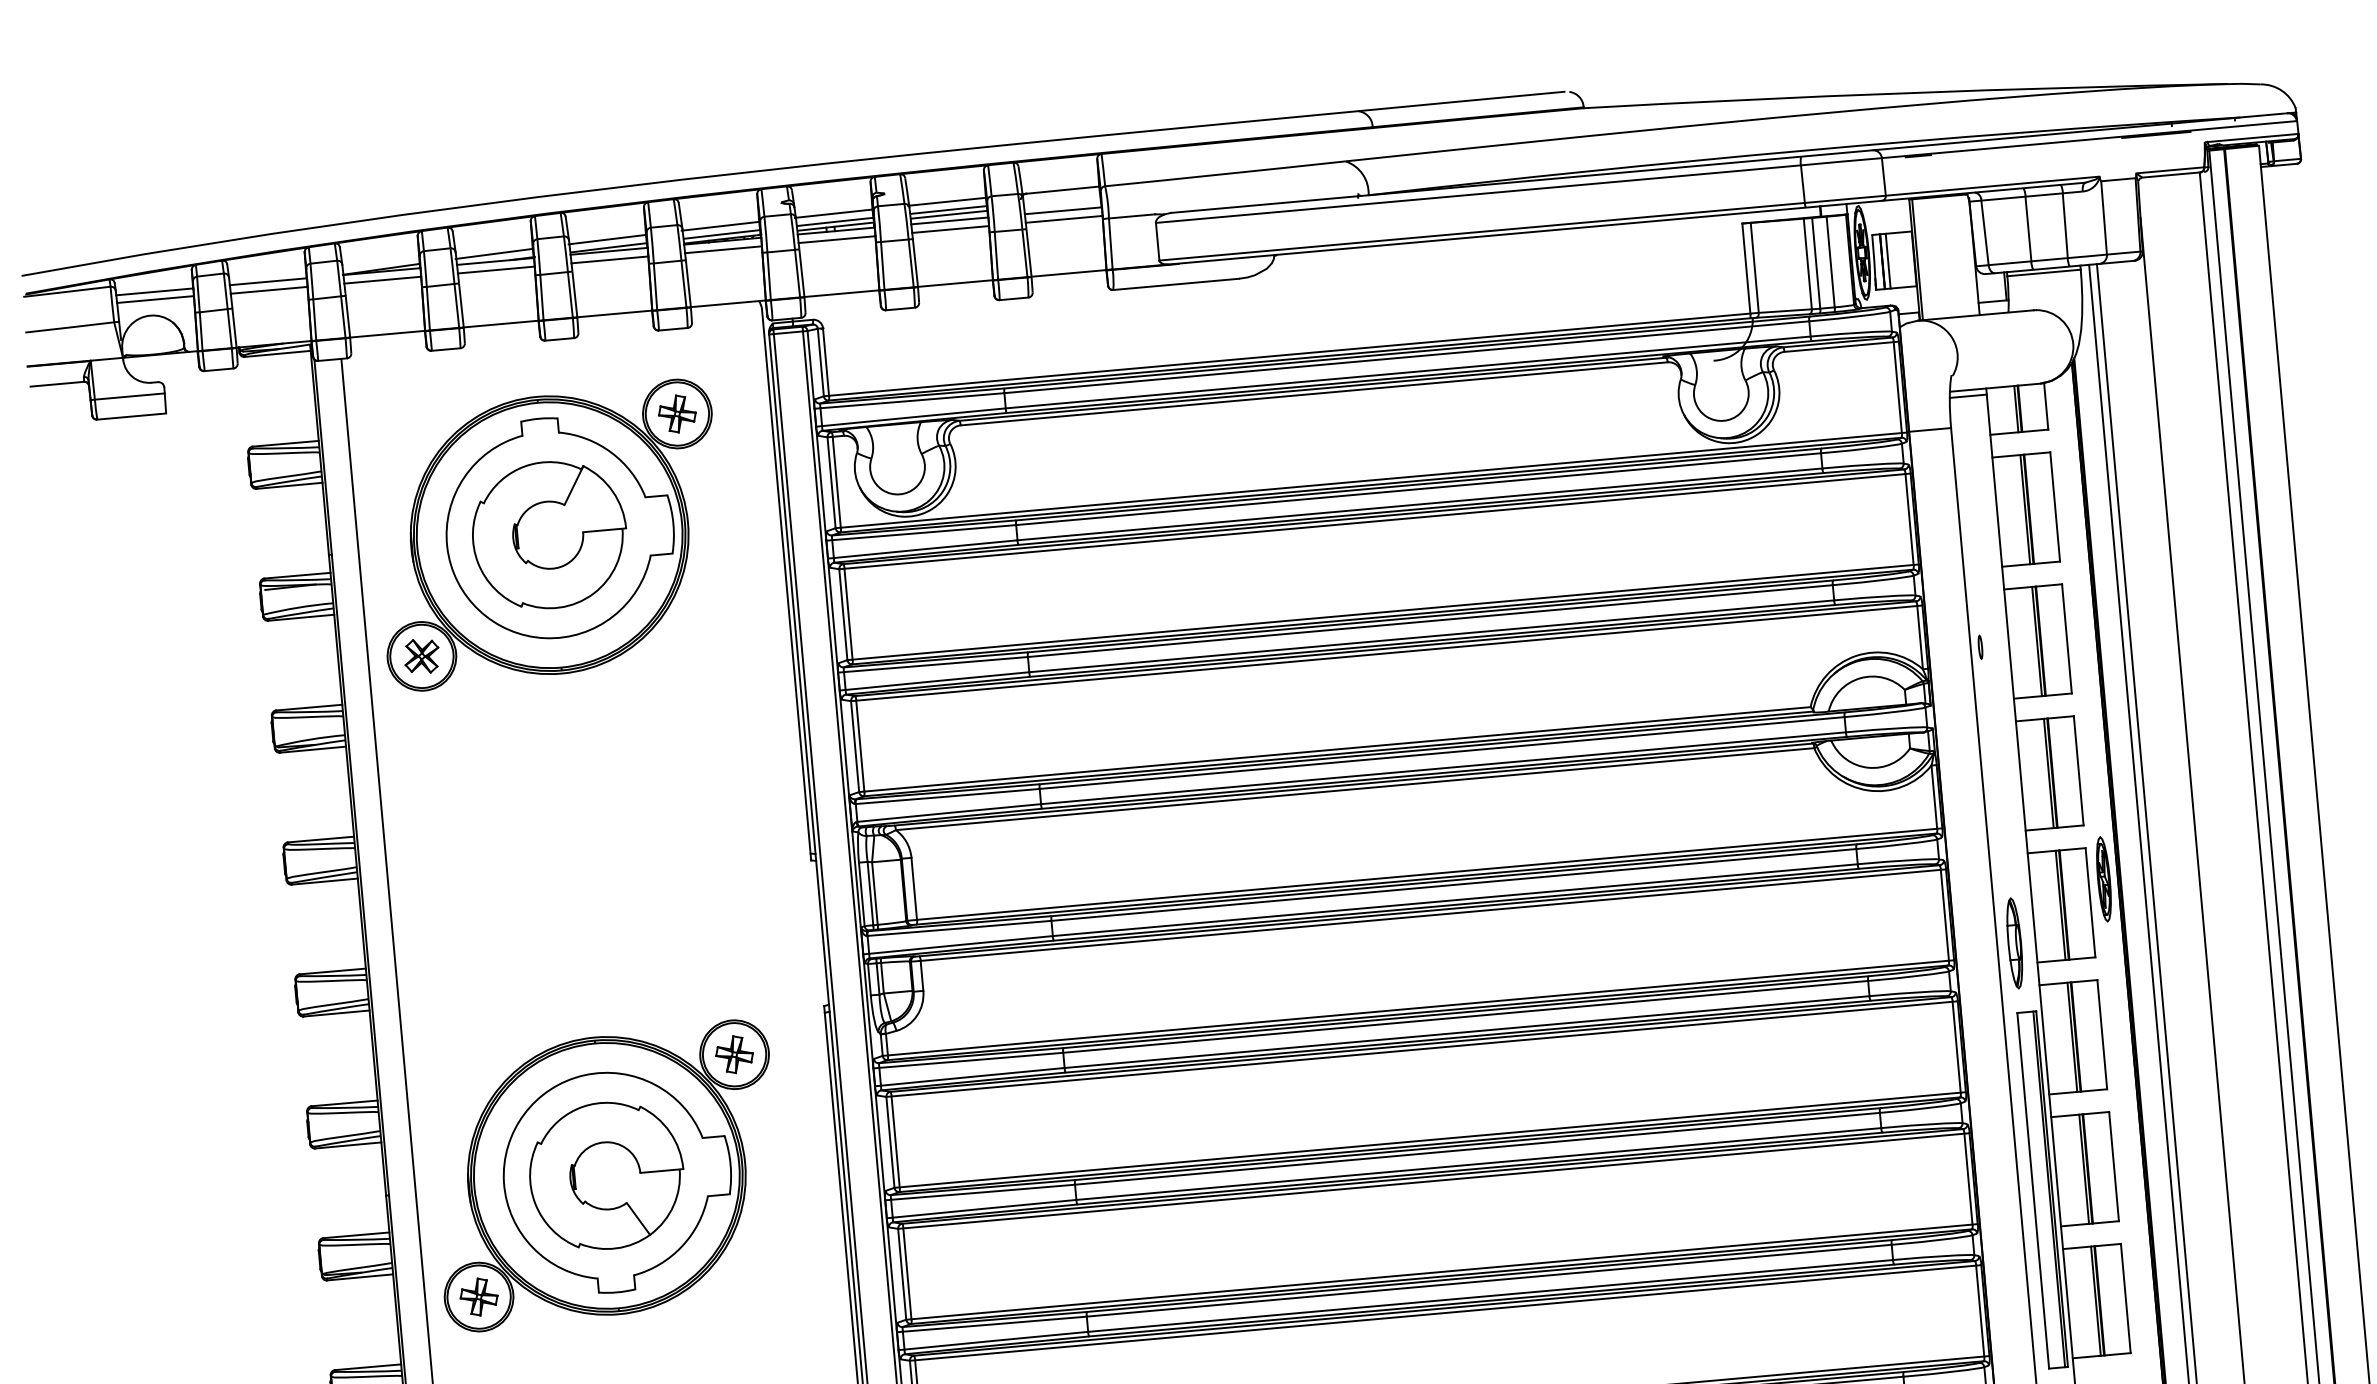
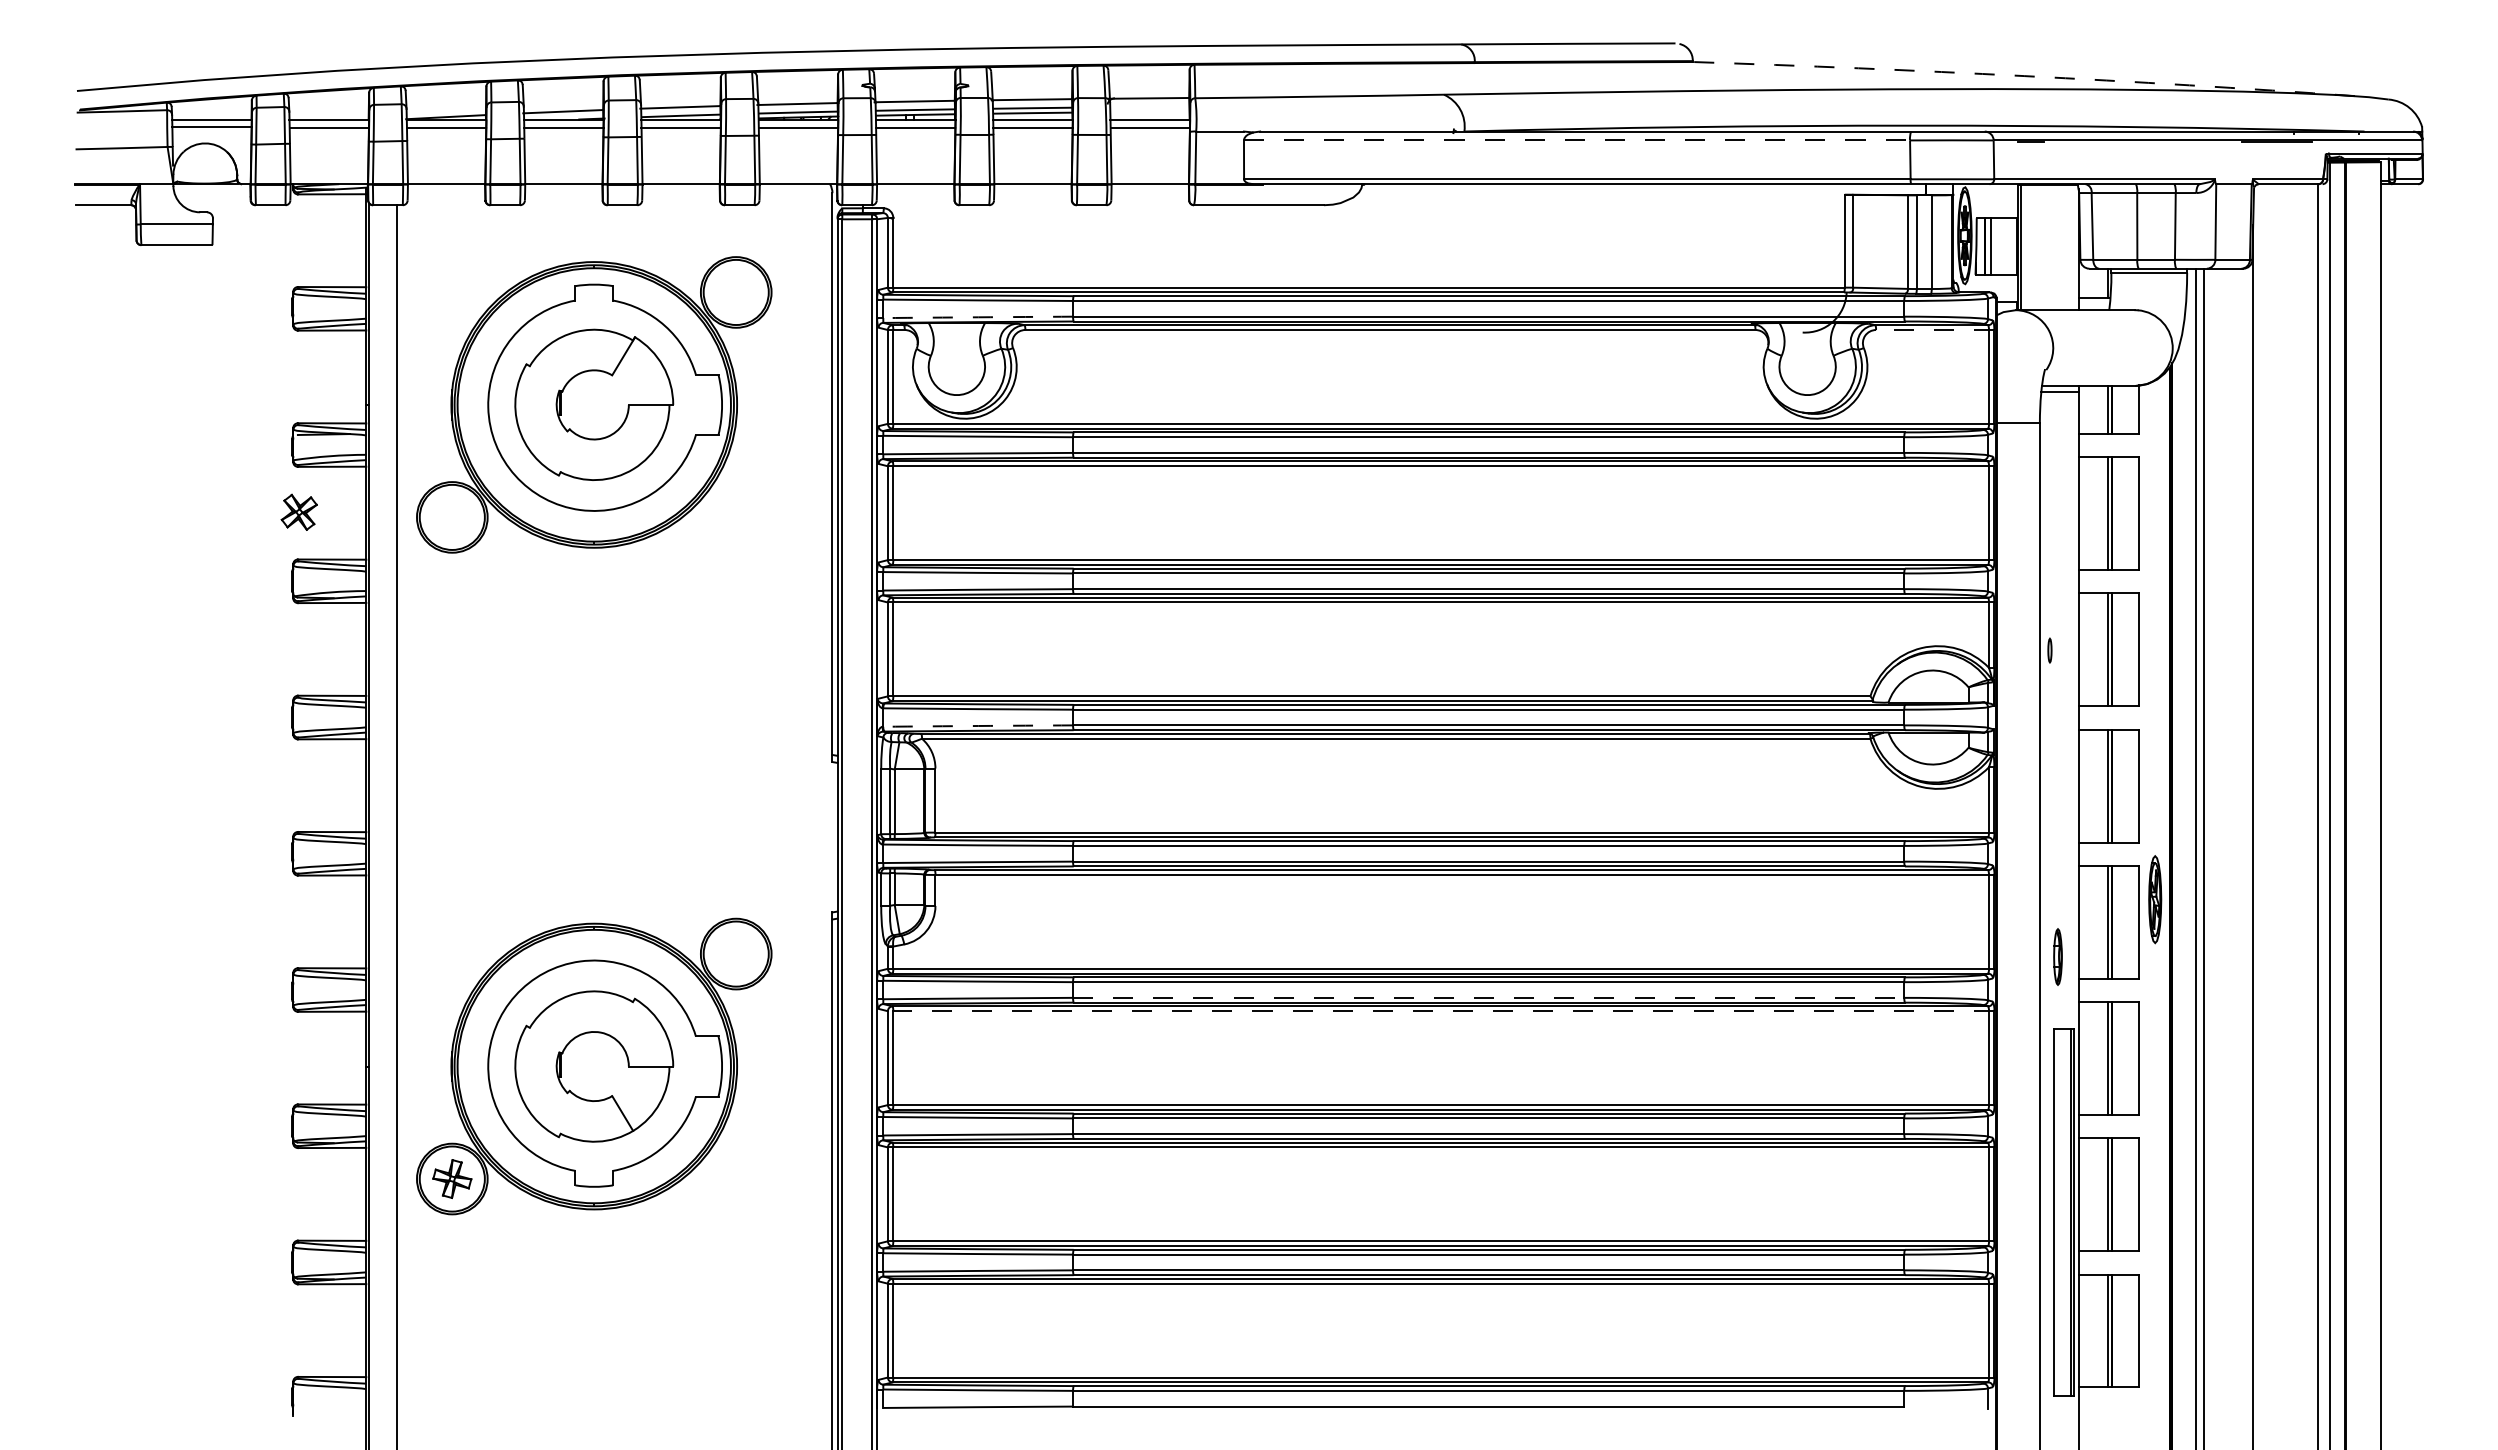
arc: (1906, 93) -> (2024, 76), solid -> dashed
line: (1478, 194) -> (1577, 140), solid -> dashed
line: (1841, 347) -> (1934, 330), solid -> dashed
part: (677, 414) -> (736, 292), removed
arc: (914, 417) -> (978, 317), solid -> dashed
part: (421, 655) -> (298, 511), moved
arc: (949, 812) -> (978, 725), solid -> dashed
part: (2014, 942) -> (2057, 956), size x0.6
line: (1466, 1031) -> (1488, 997), solid -> dashed
line: (1421, 1049) -> (1440, 1011), solid -> dashed
part: (734, 1055) -> (736, 954), removed

